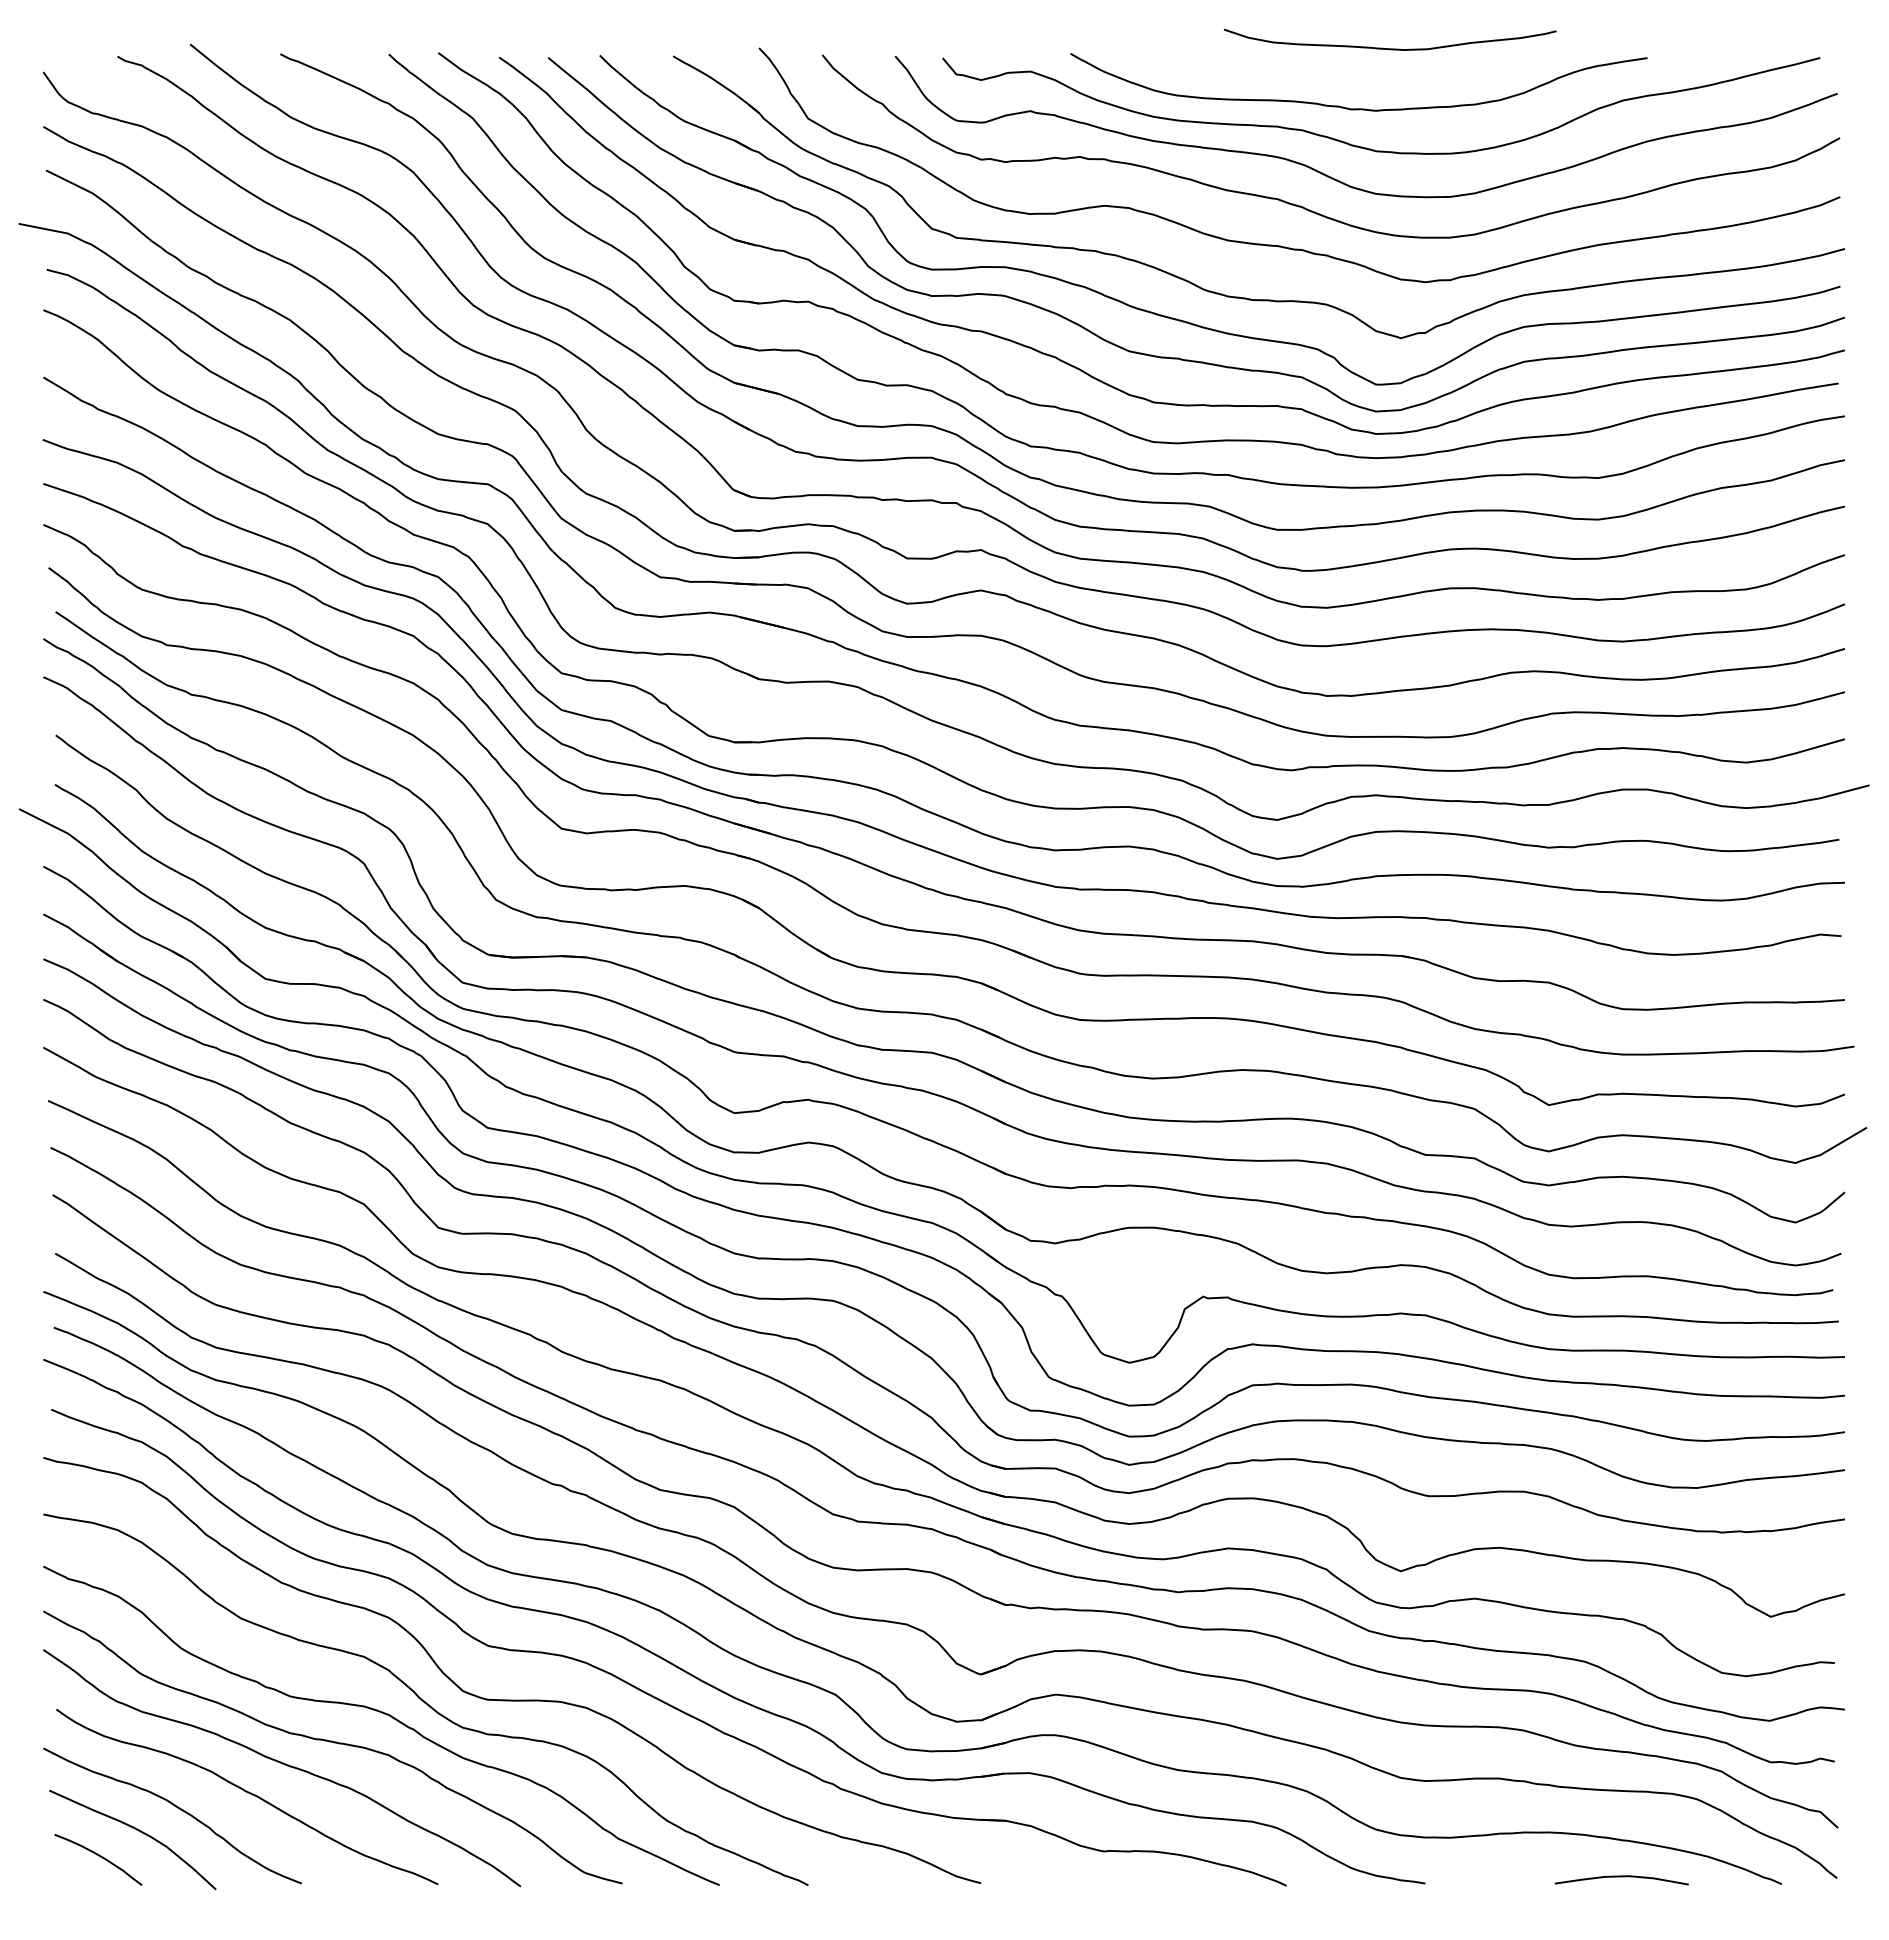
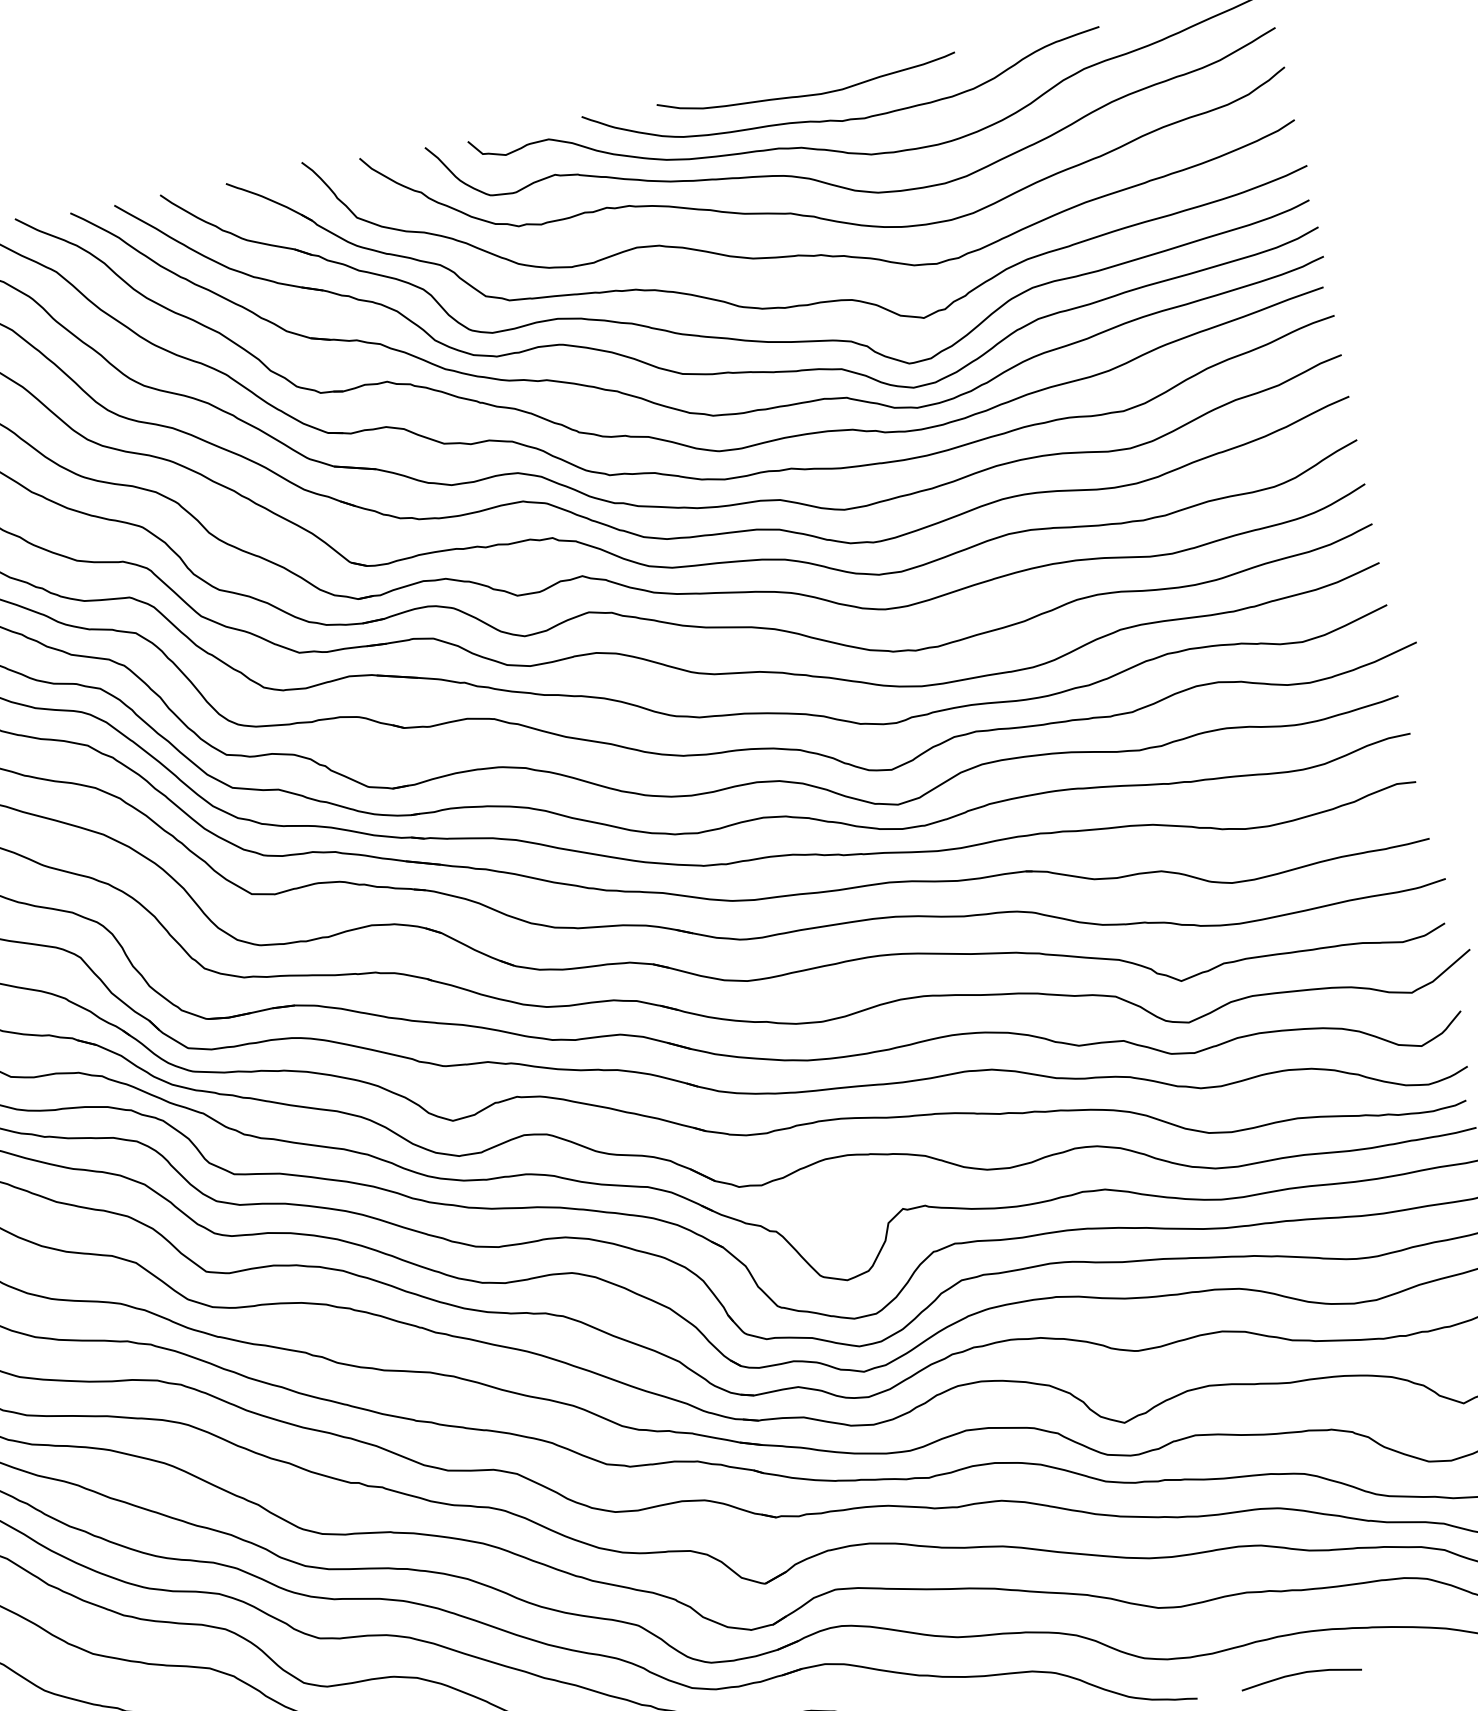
curve: (1389, 48) -> (808, 94), moved
curve: (1621, 1877) -> (1300, 1674), moved

